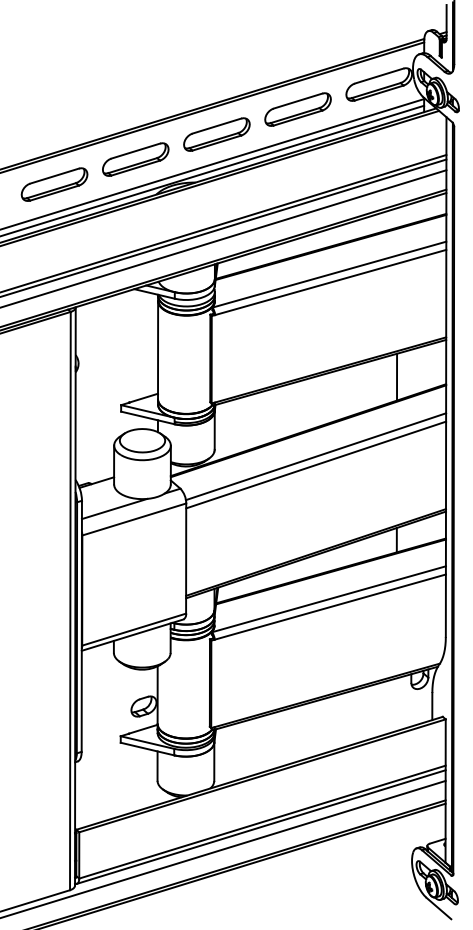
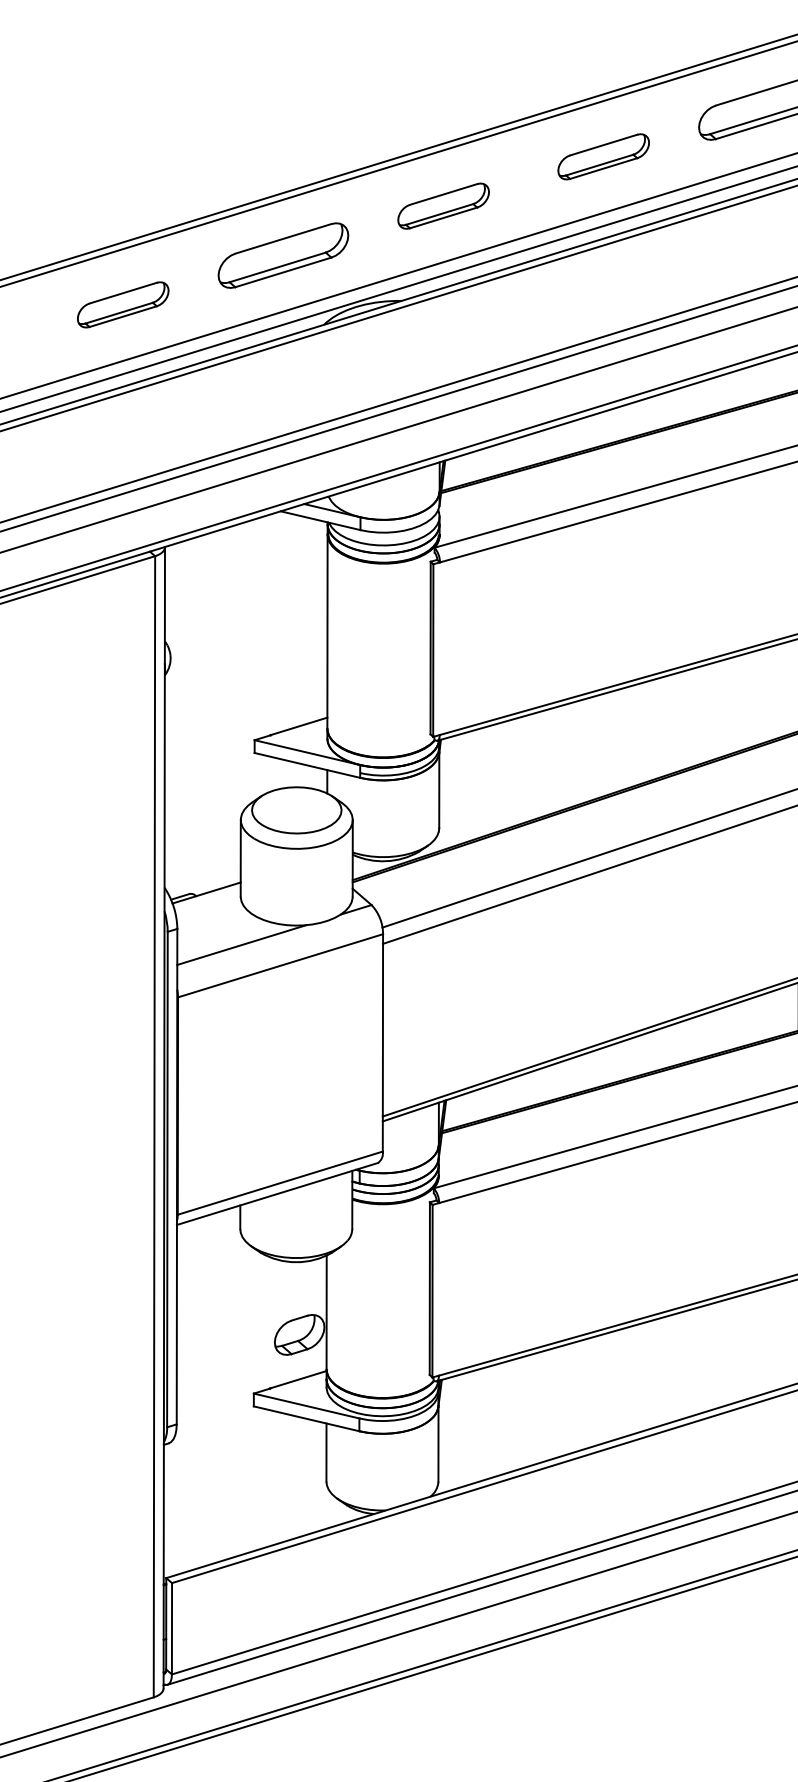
part: (297, 109) -> (602, 156), size x0.7
part: (216, 134) -> (442, 206), size x0.7
part: (54, 184) -> (123, 304), size x0.7

